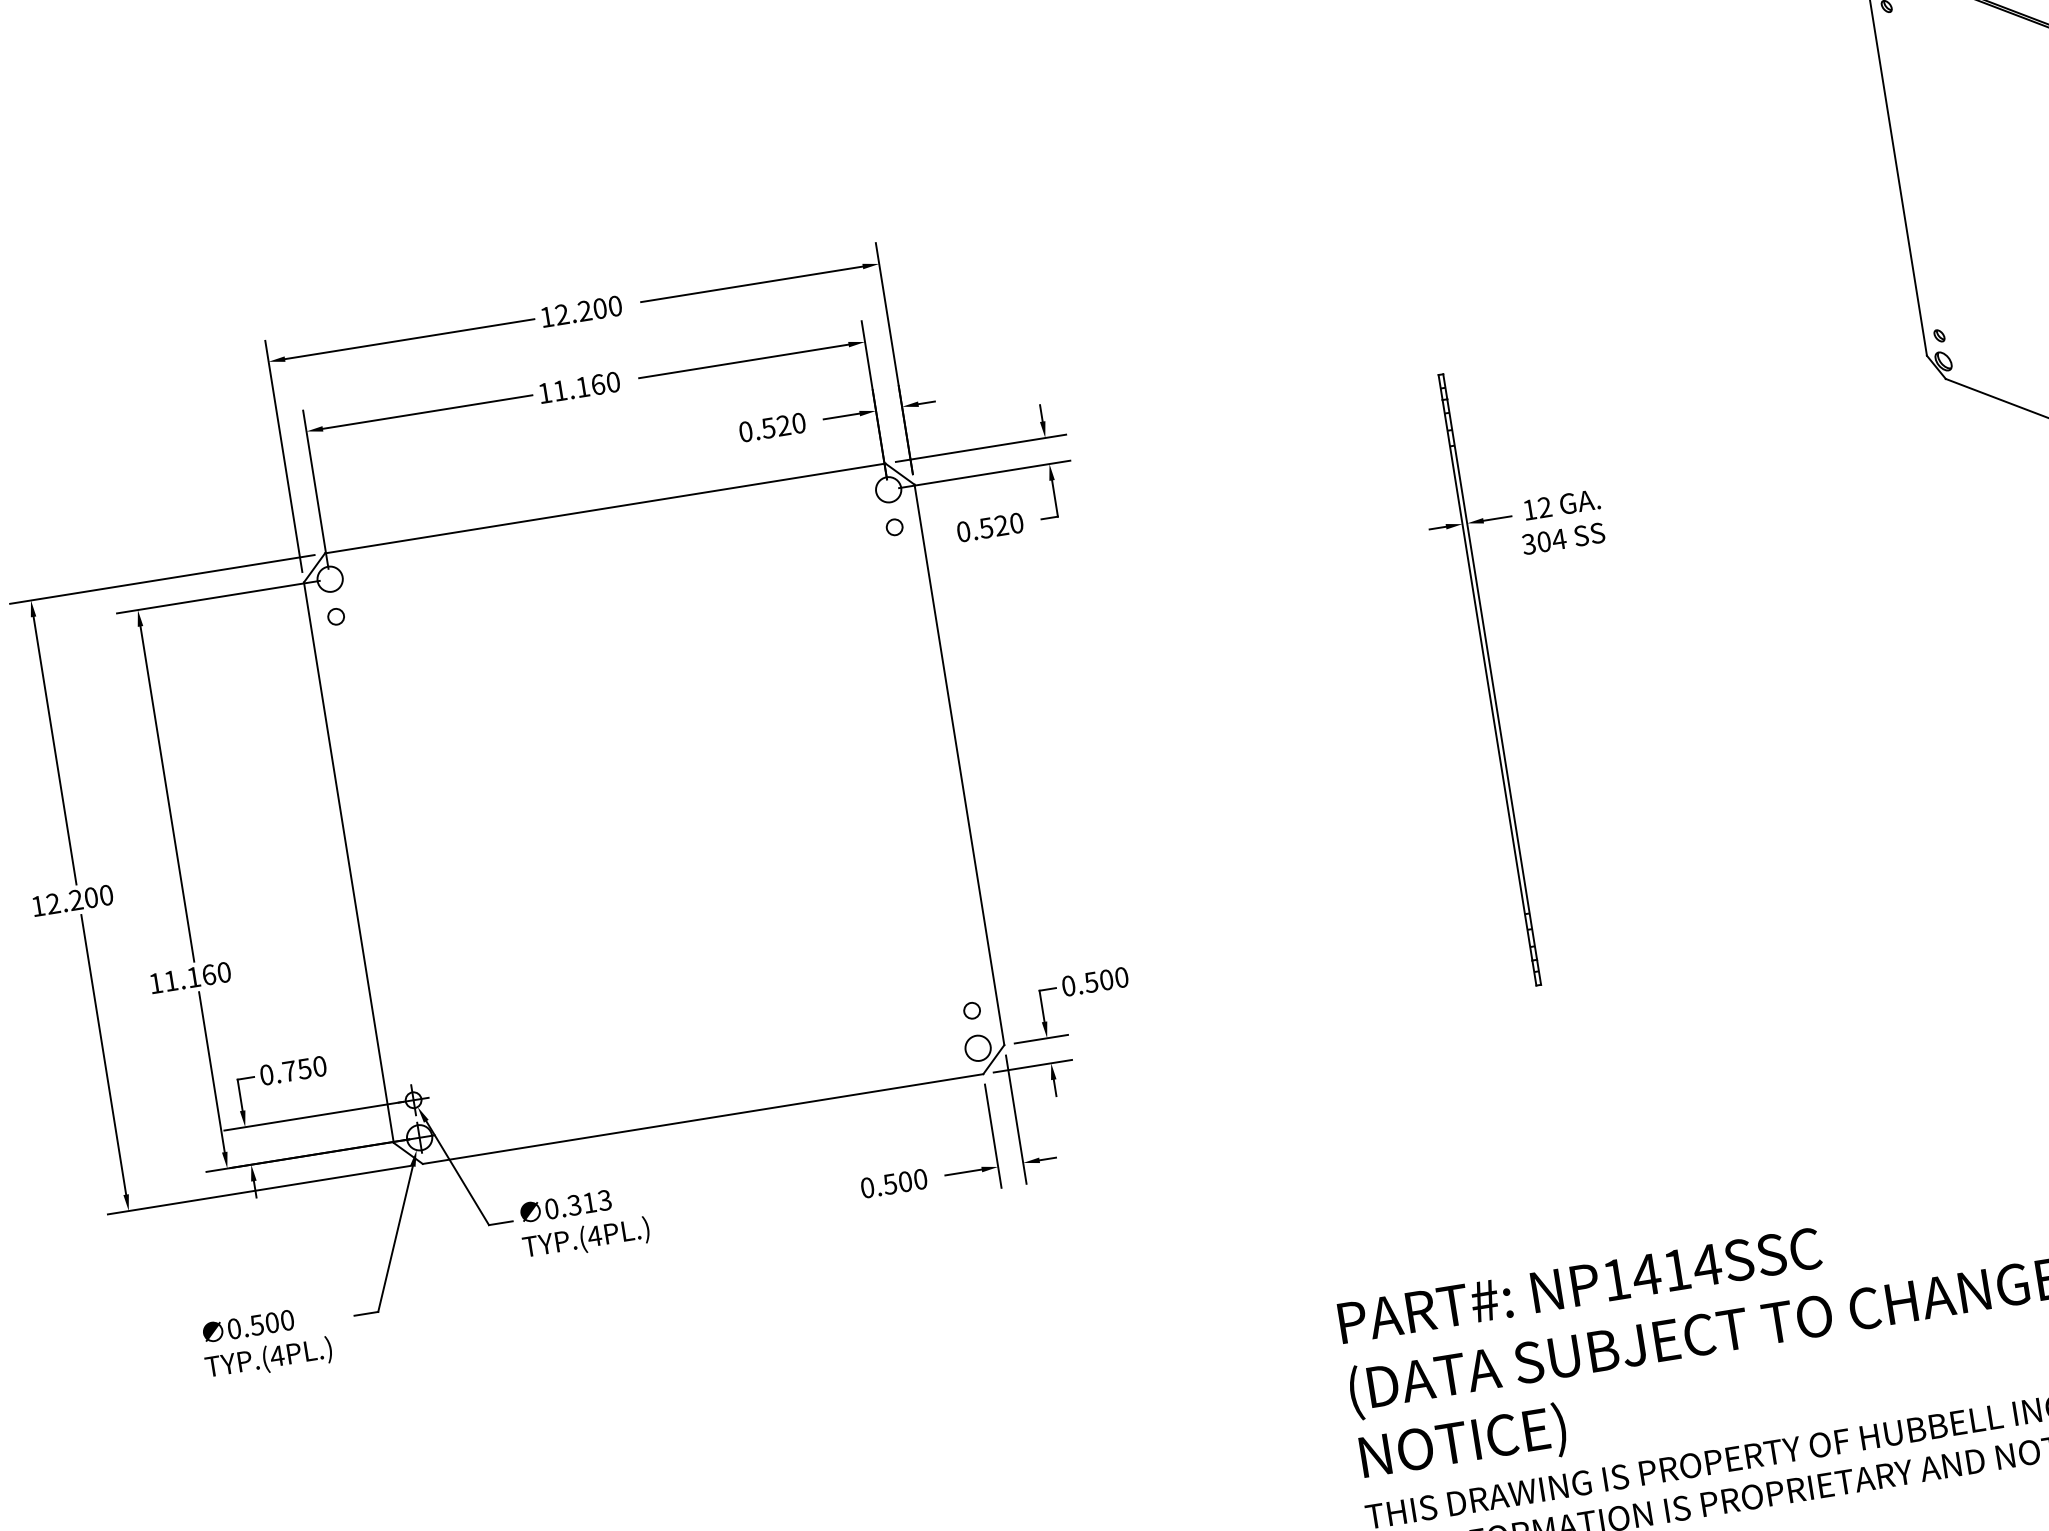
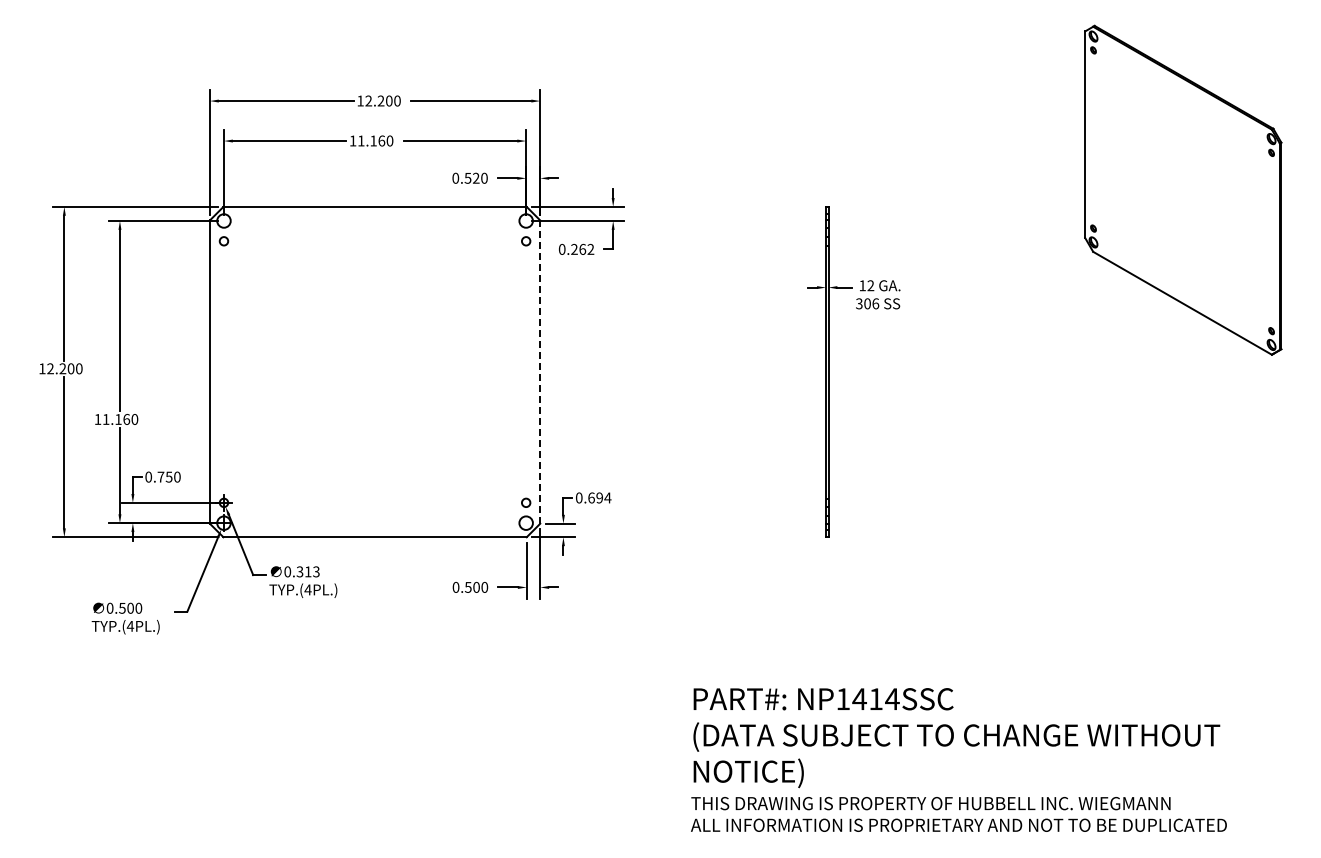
text: (1000, 523) -> (582, 248), 0.520 -> 0.262
text: (1558, 538) -> (875, 303), 304 -> 306
line: (960, 765) -> (540, 372), solid -> dashed
text: (1106, 979) -> (599, 497), 0.500 -> 0.694

